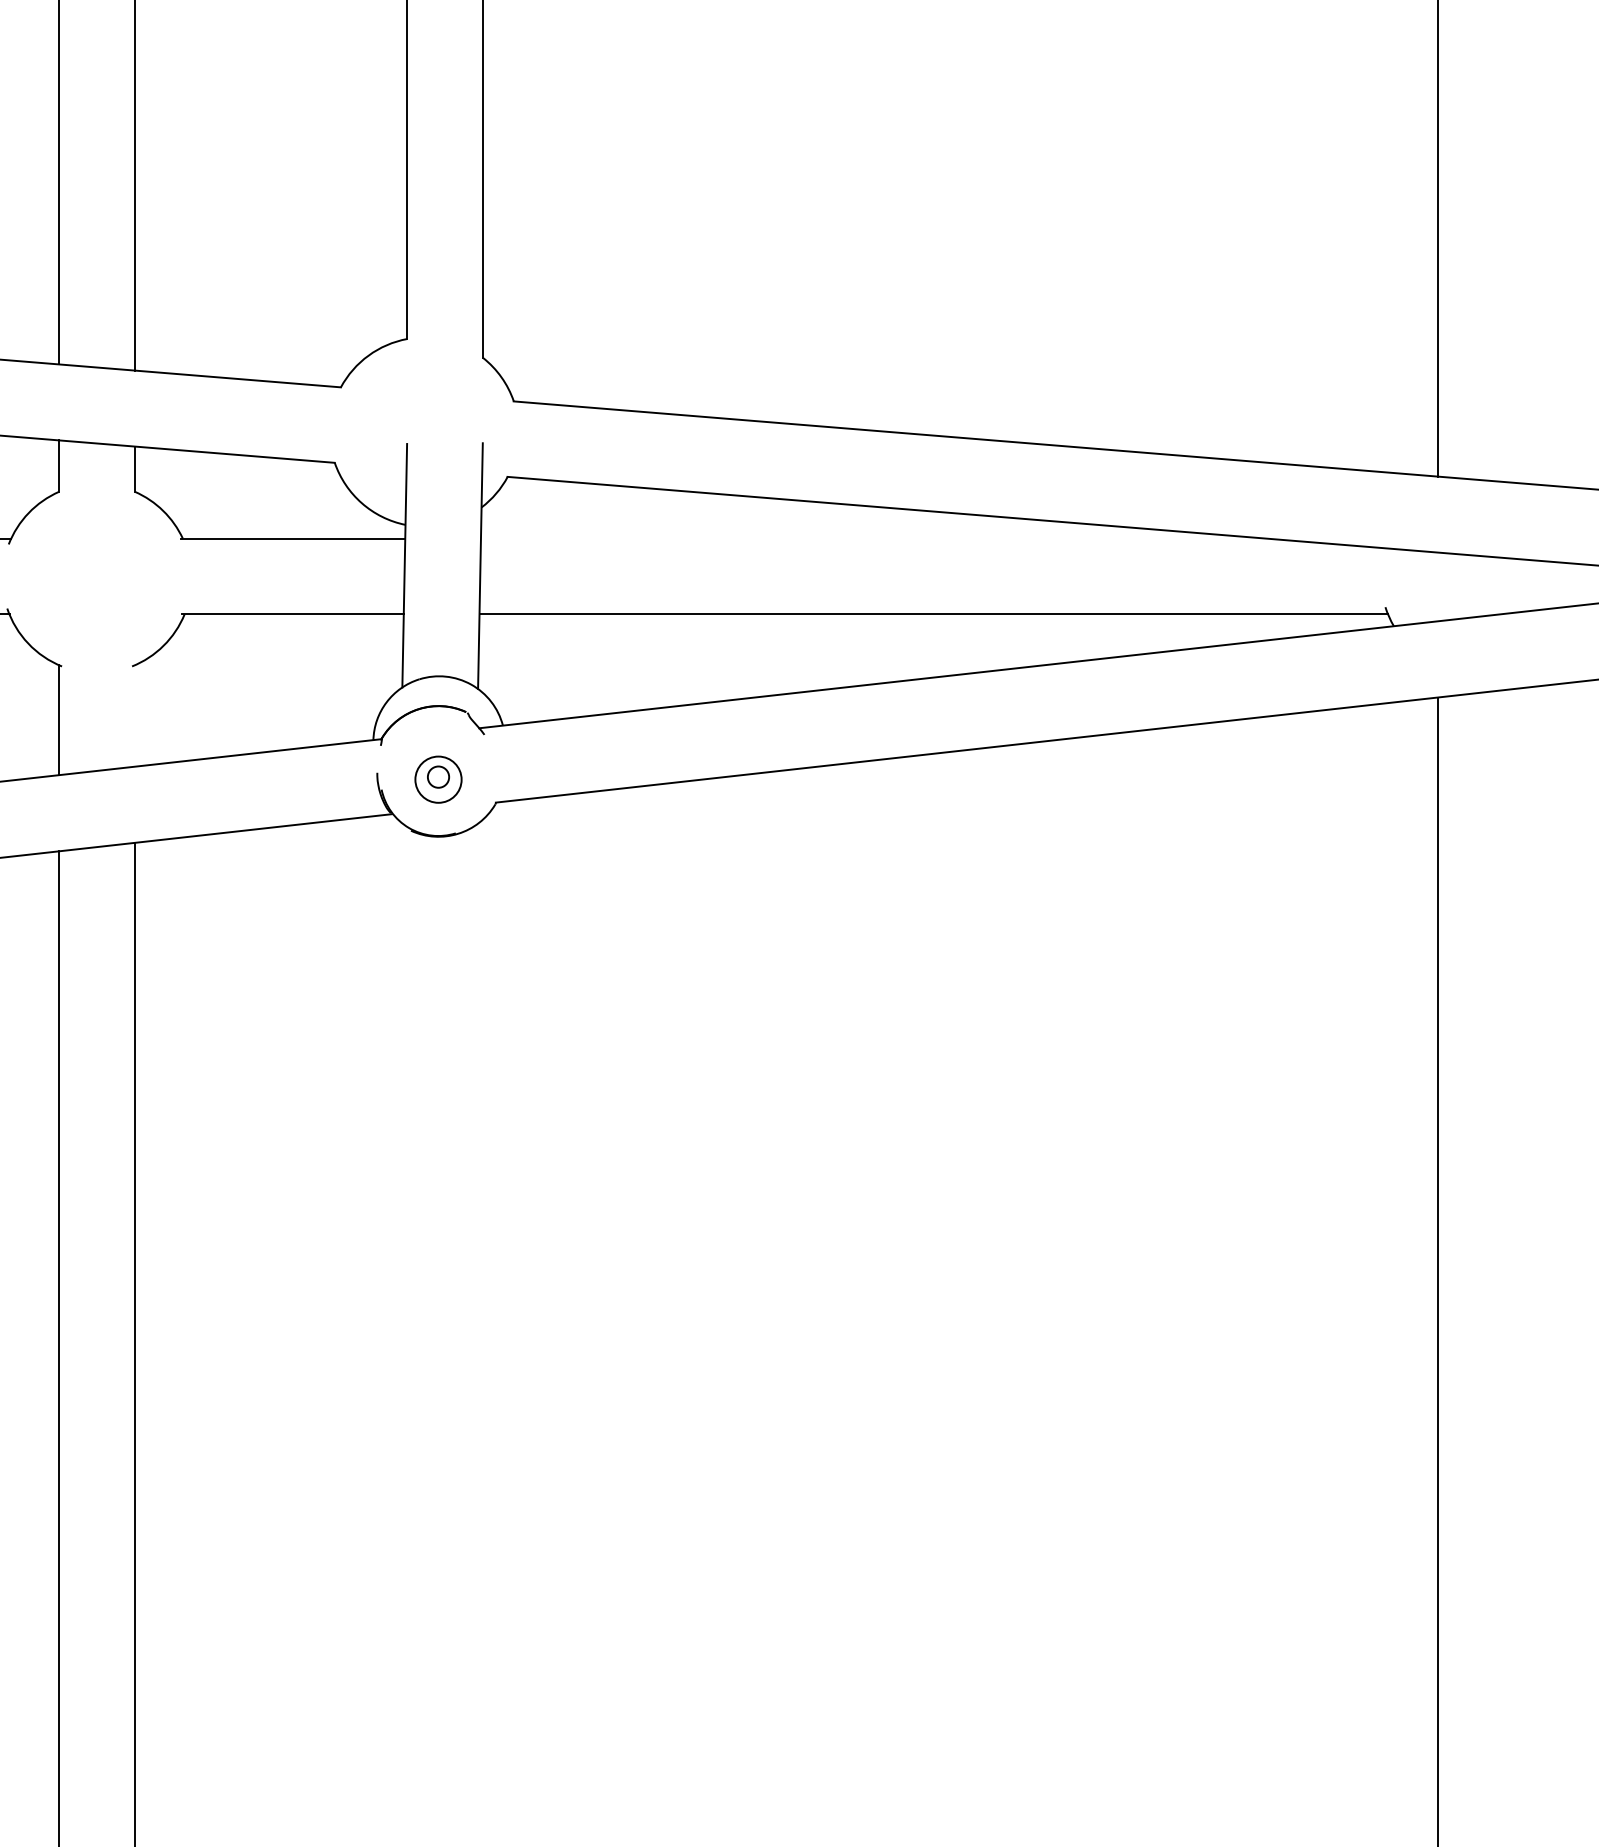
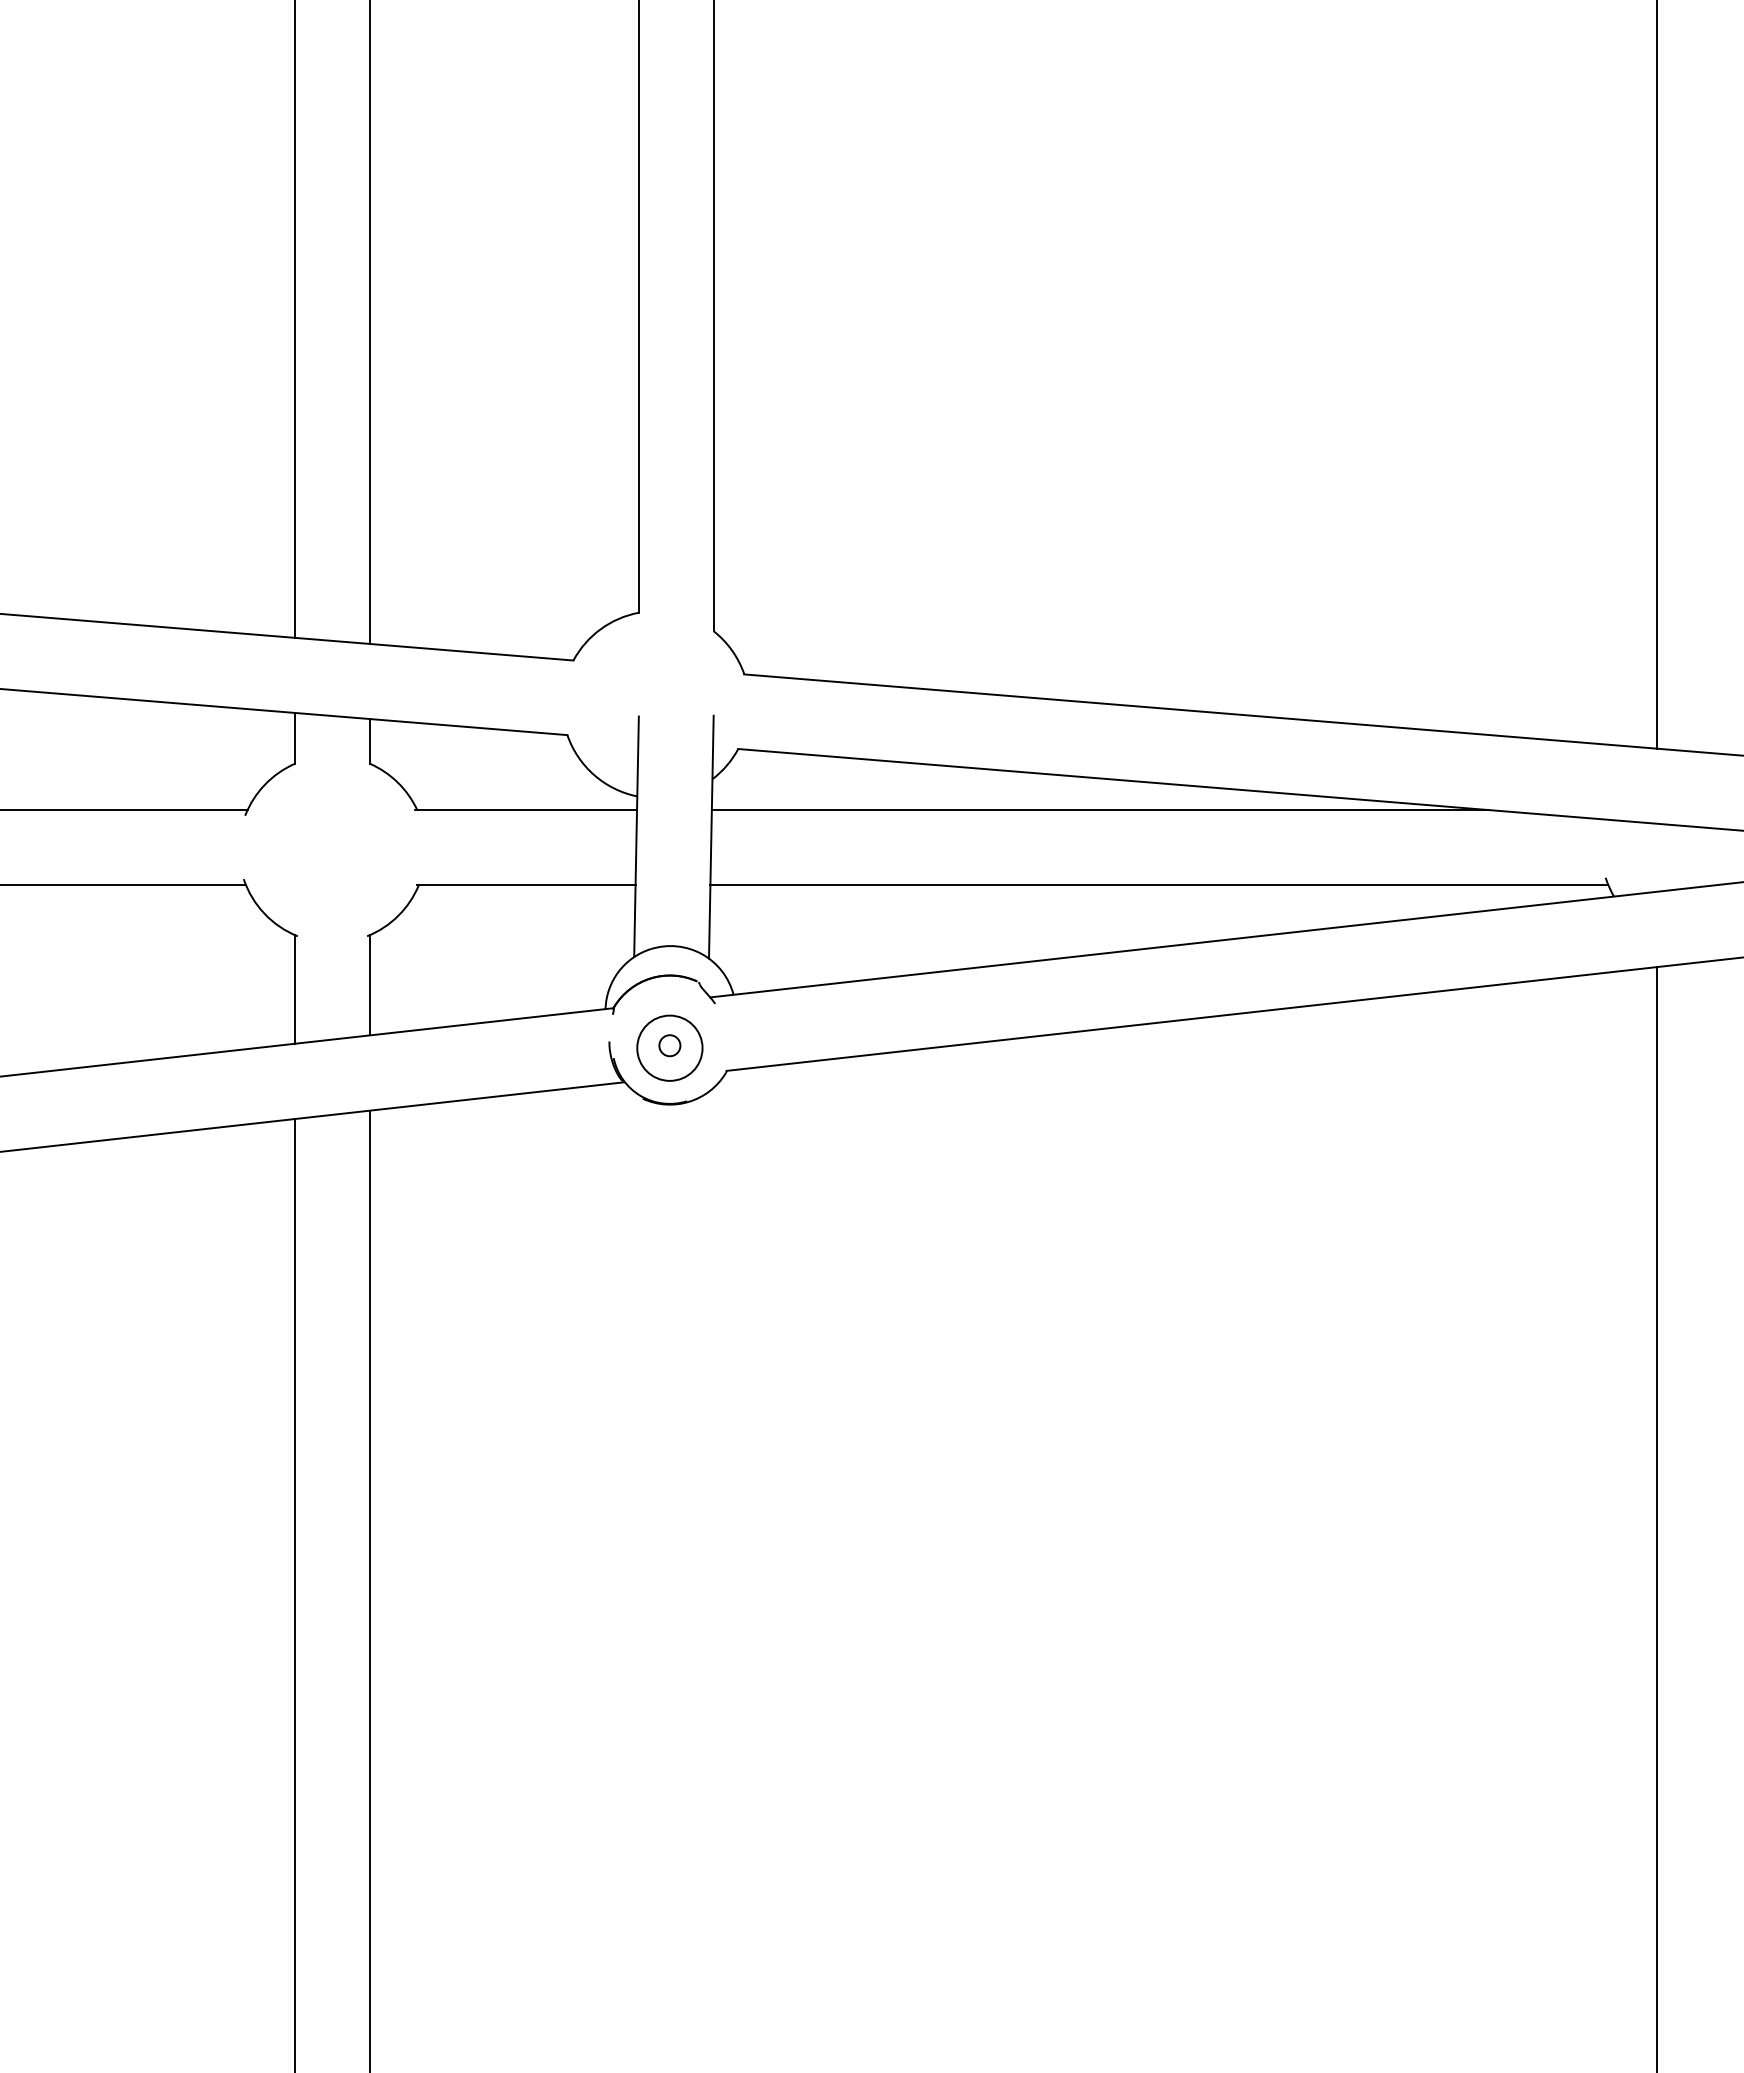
line: (874, 539) -> (1100, 810), added
line: (134, 716) -> (369, 985), added
circle: (438, 778) -> (669, 1047), size x1.43

